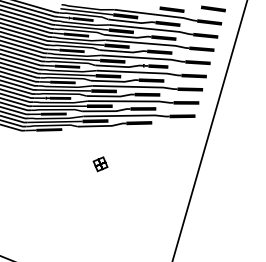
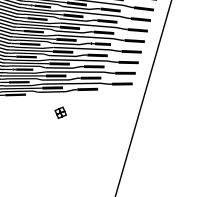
part: (100, 164) -> (60, 112), moved

